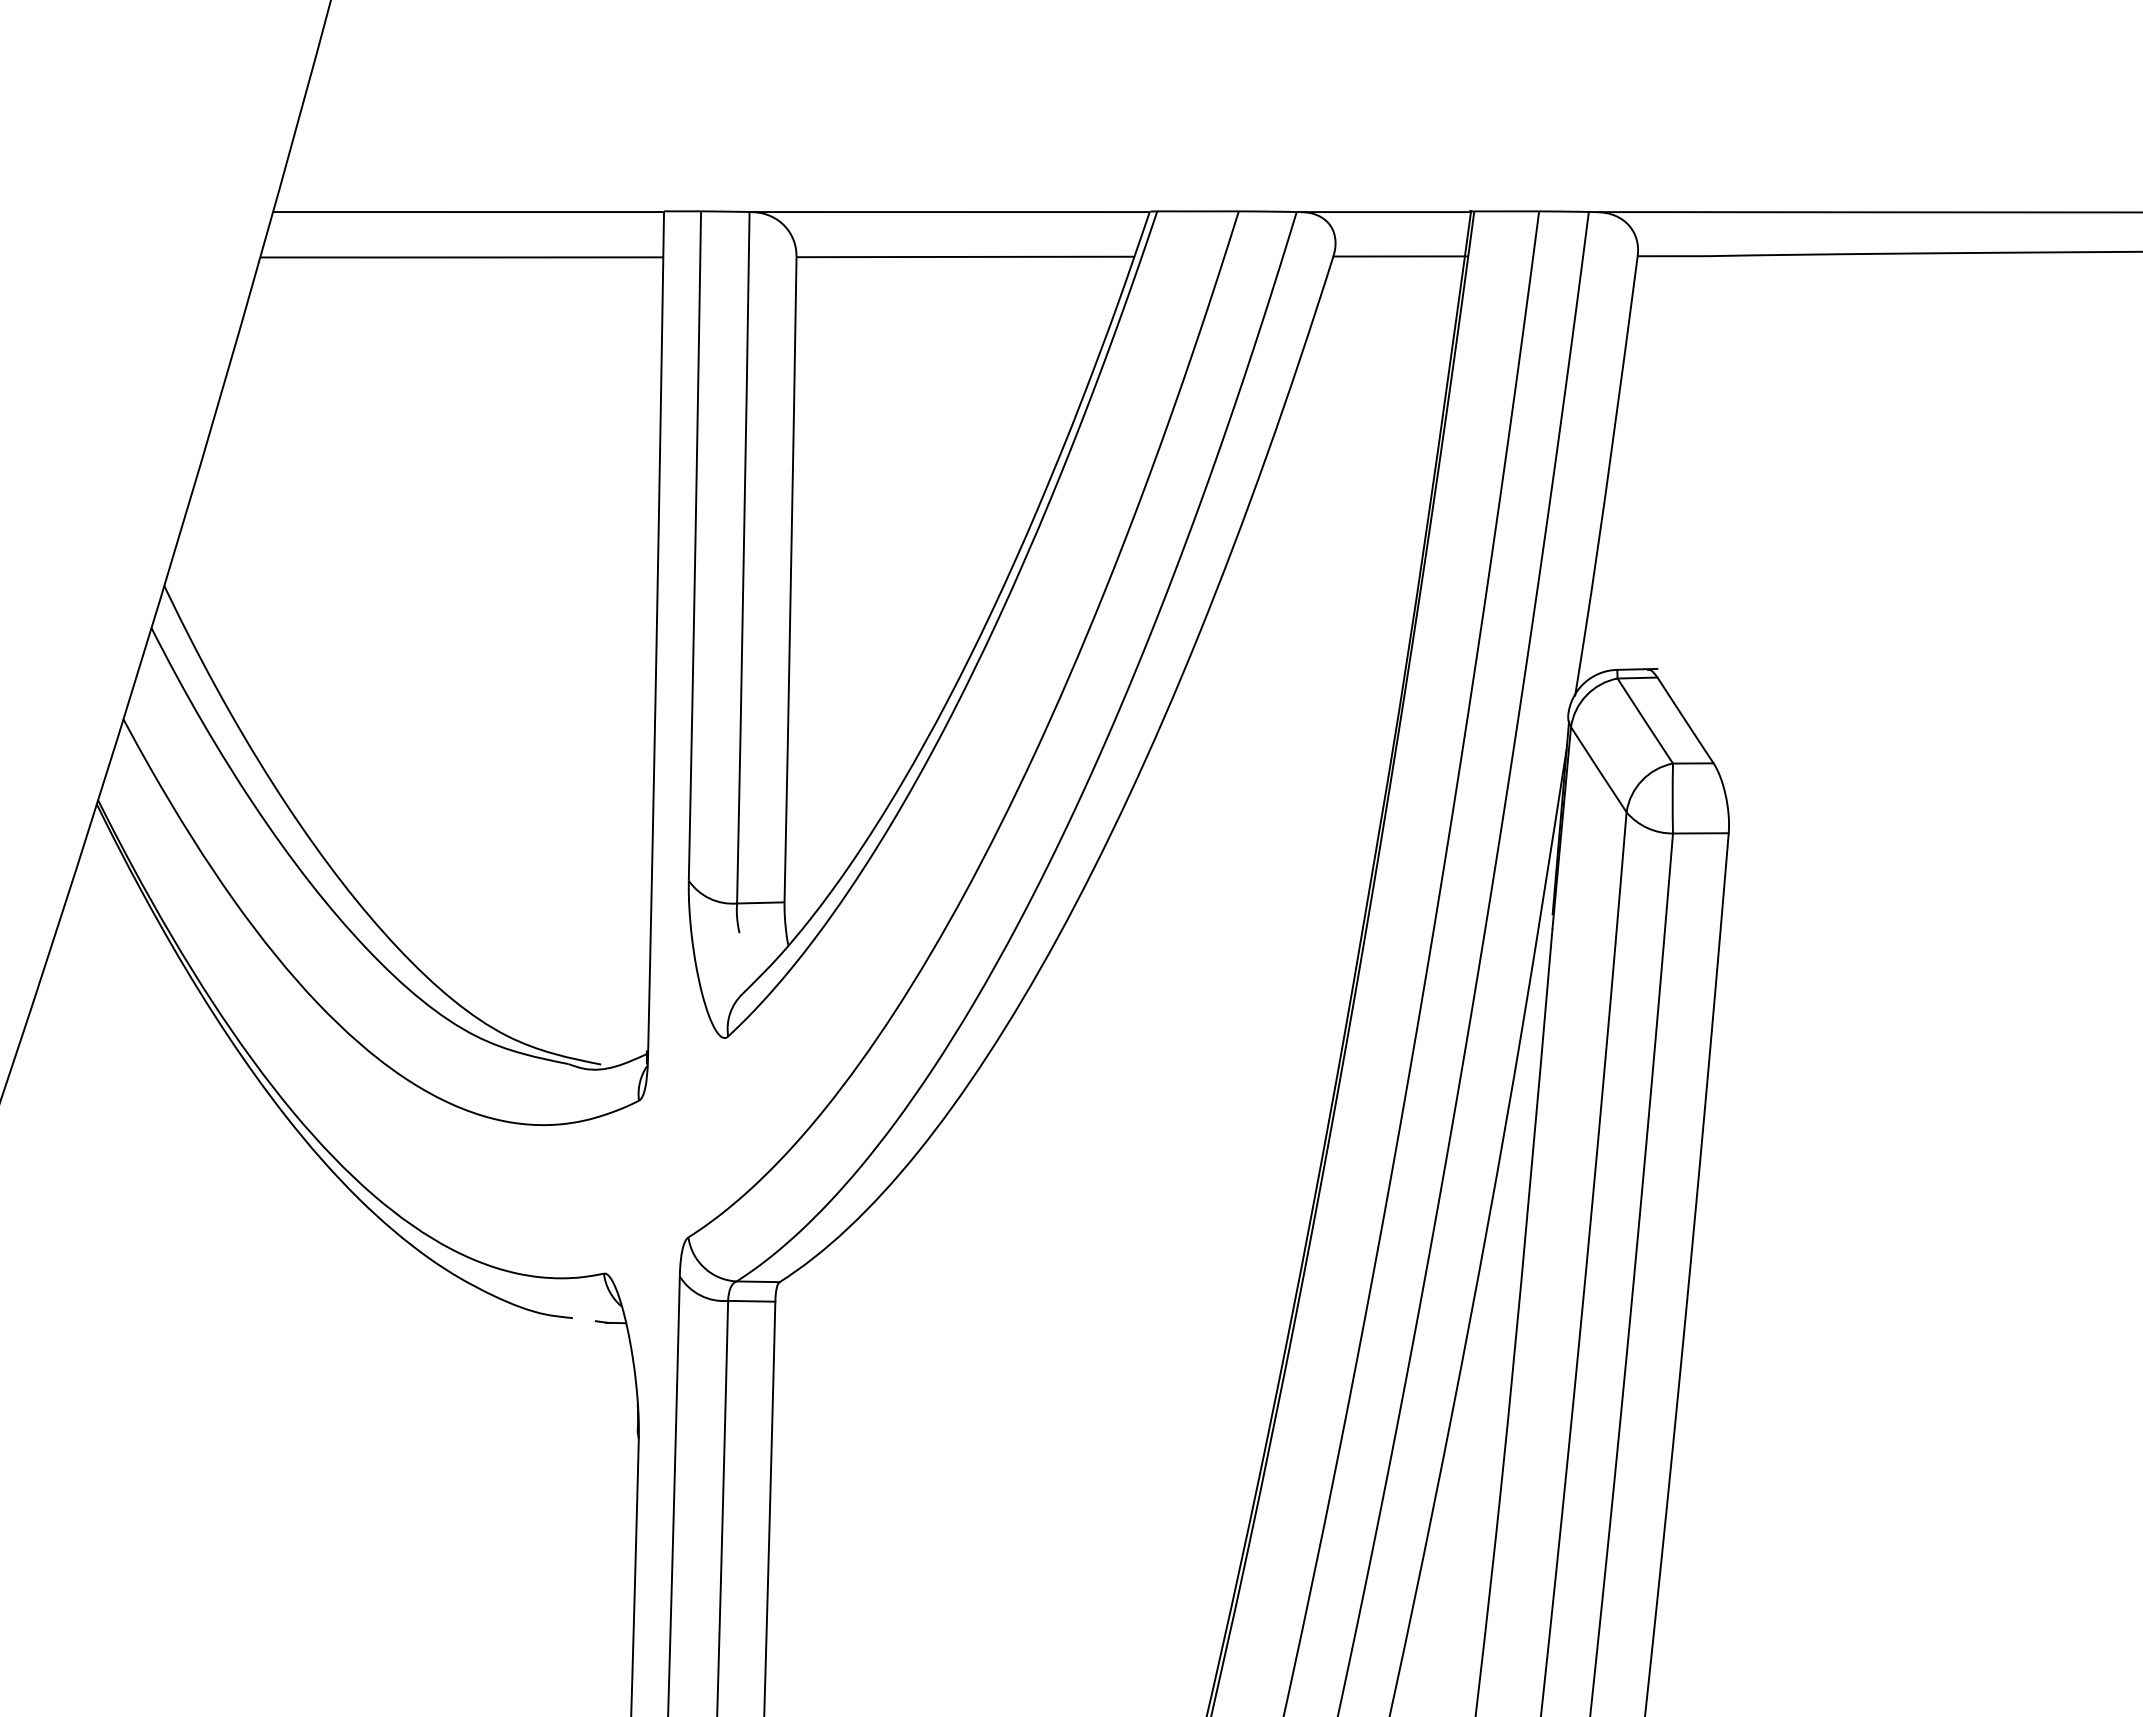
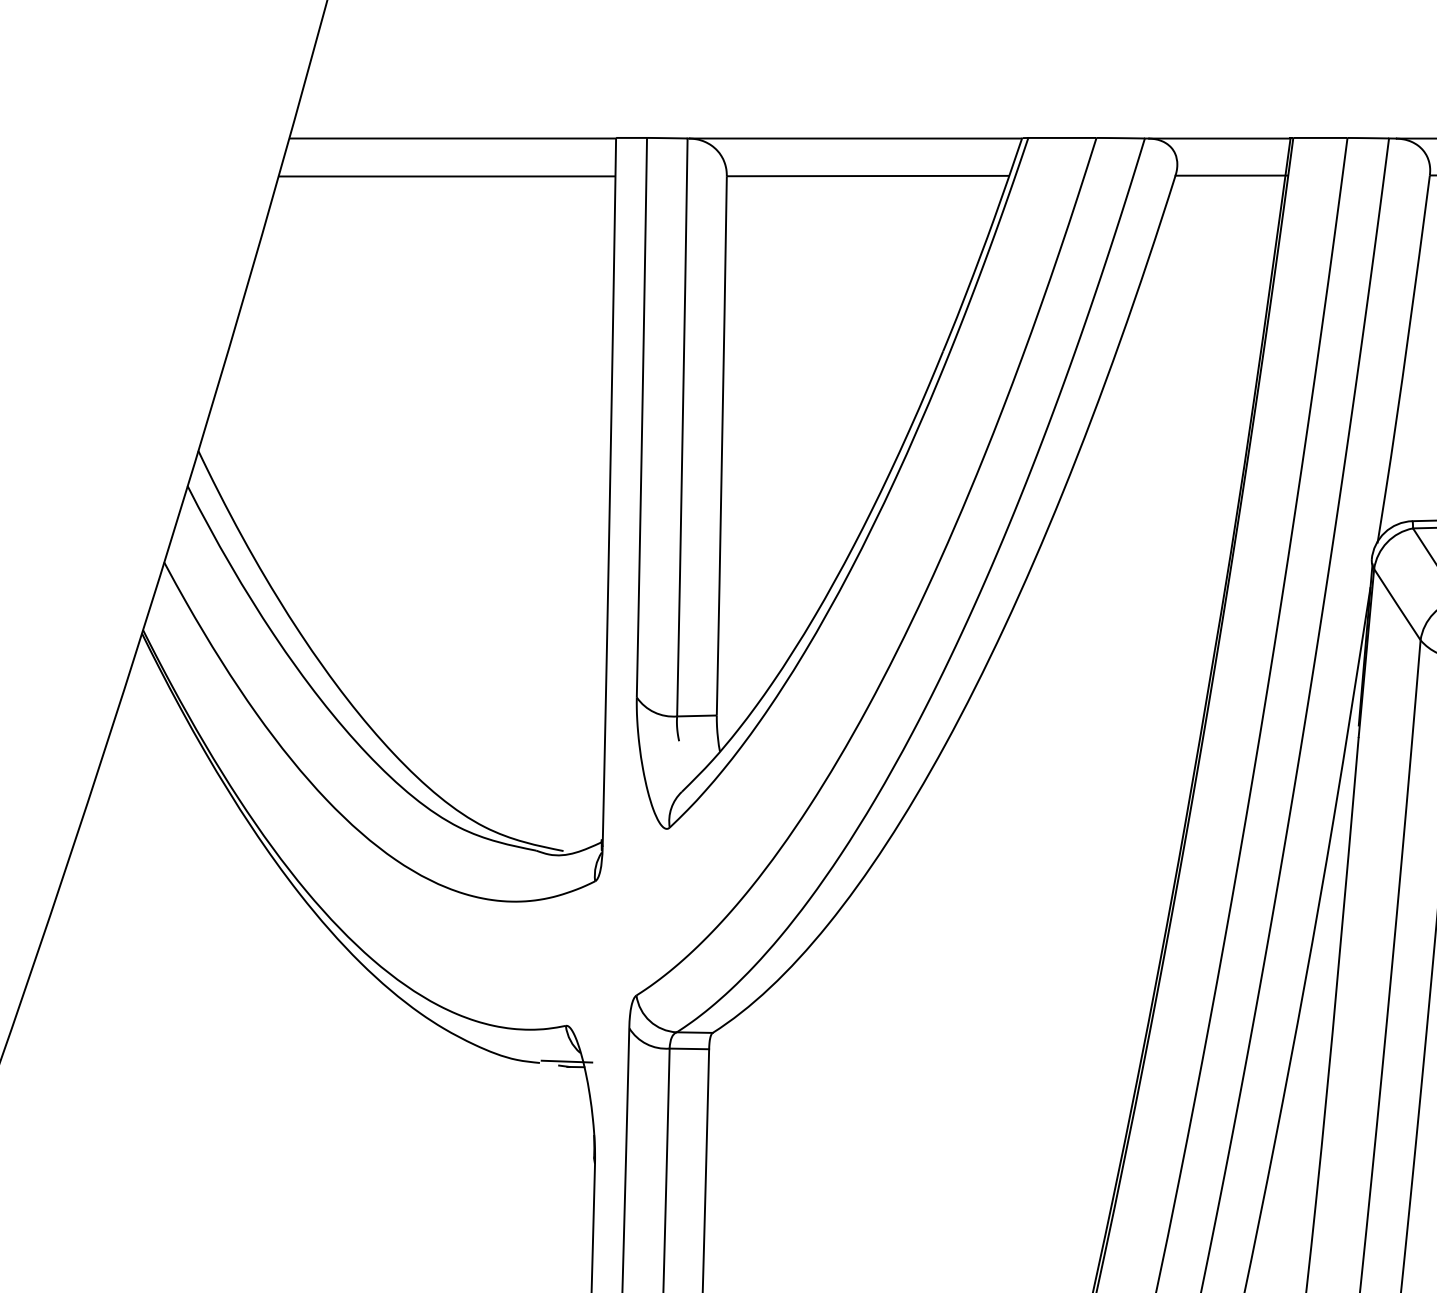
line: (605, 1316) -> (567, 1061), added

